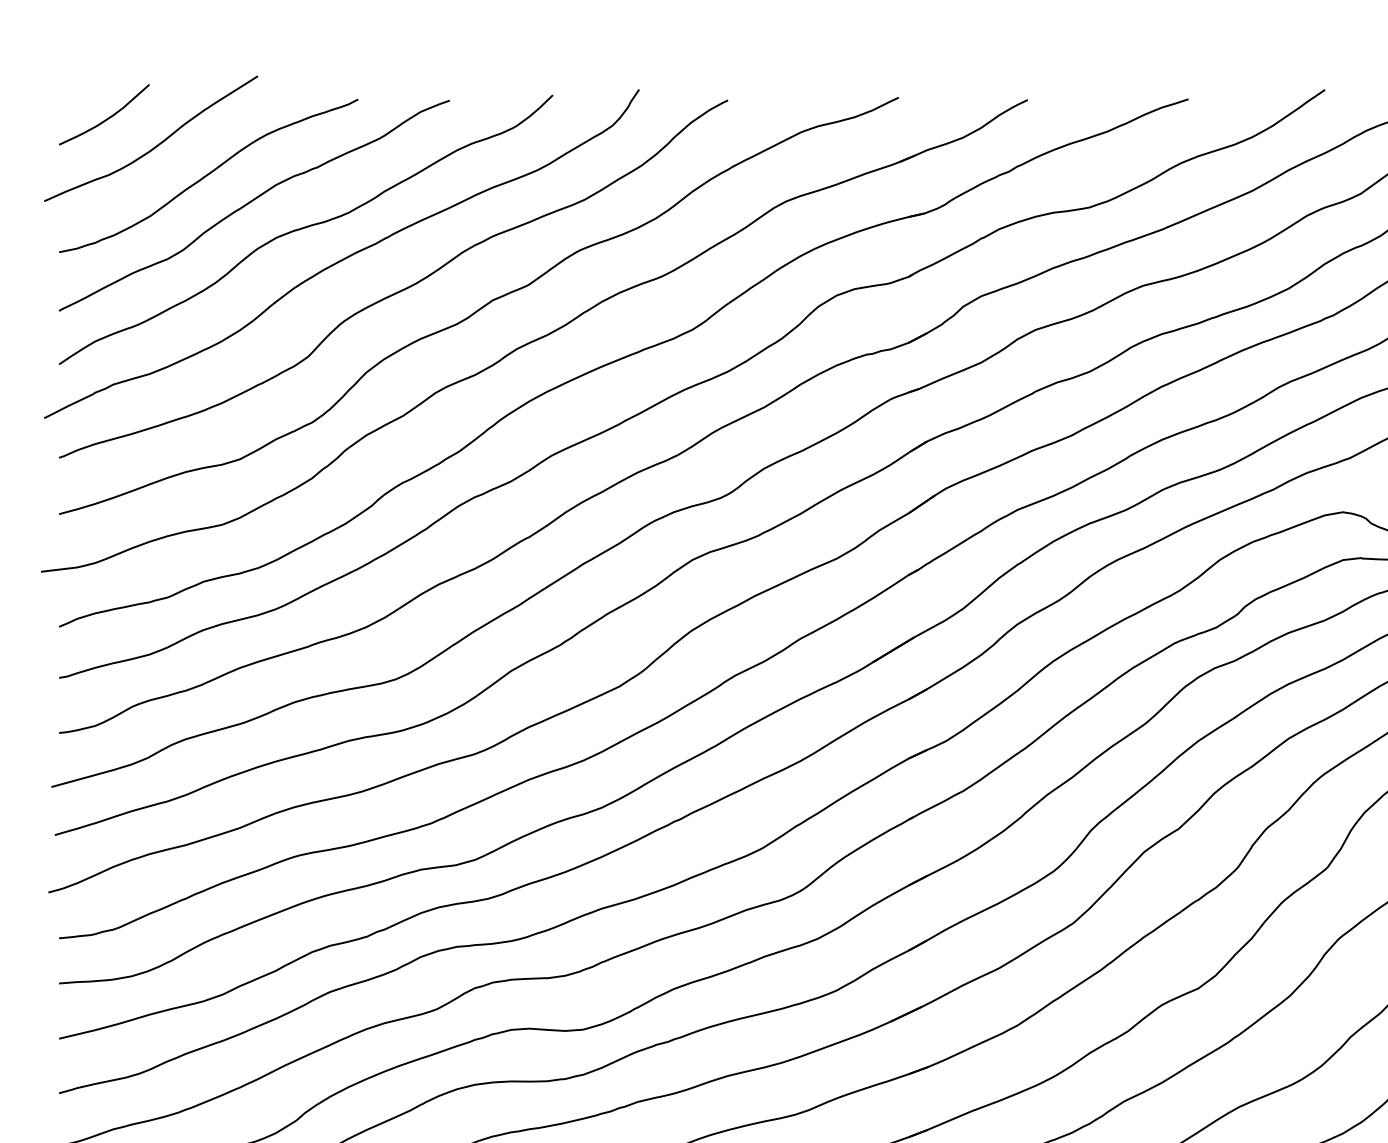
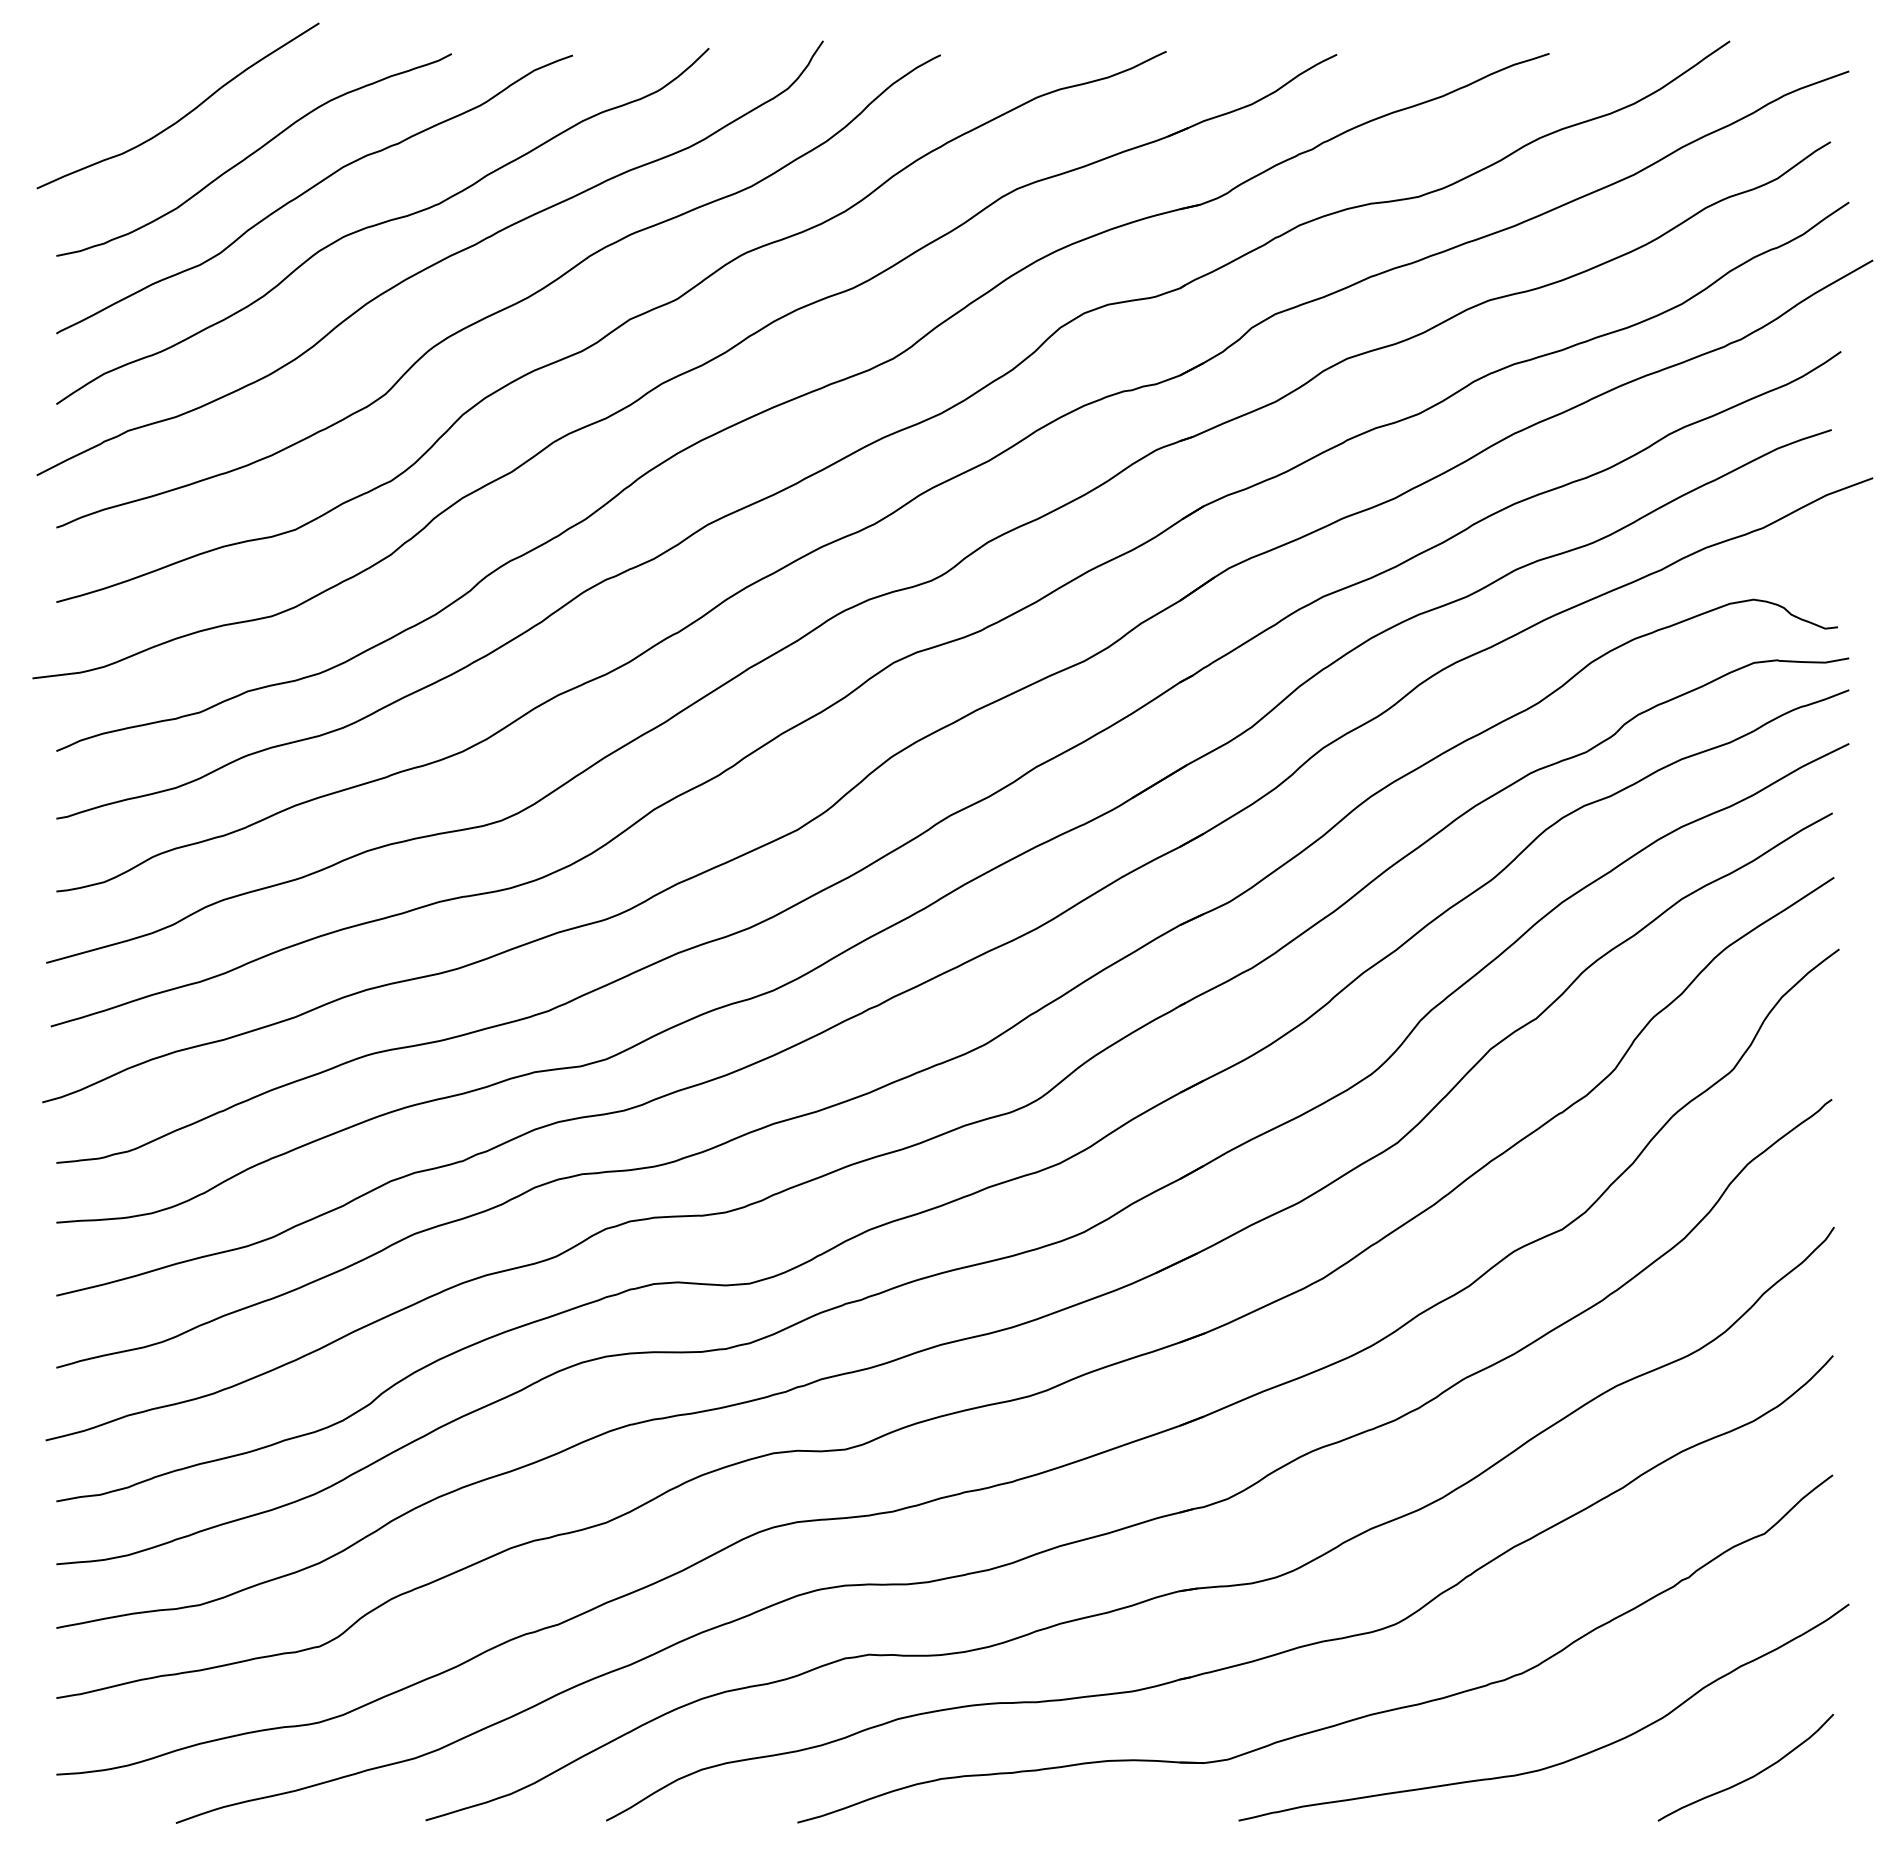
curve: (107, 118) -> (120, 78), removed

